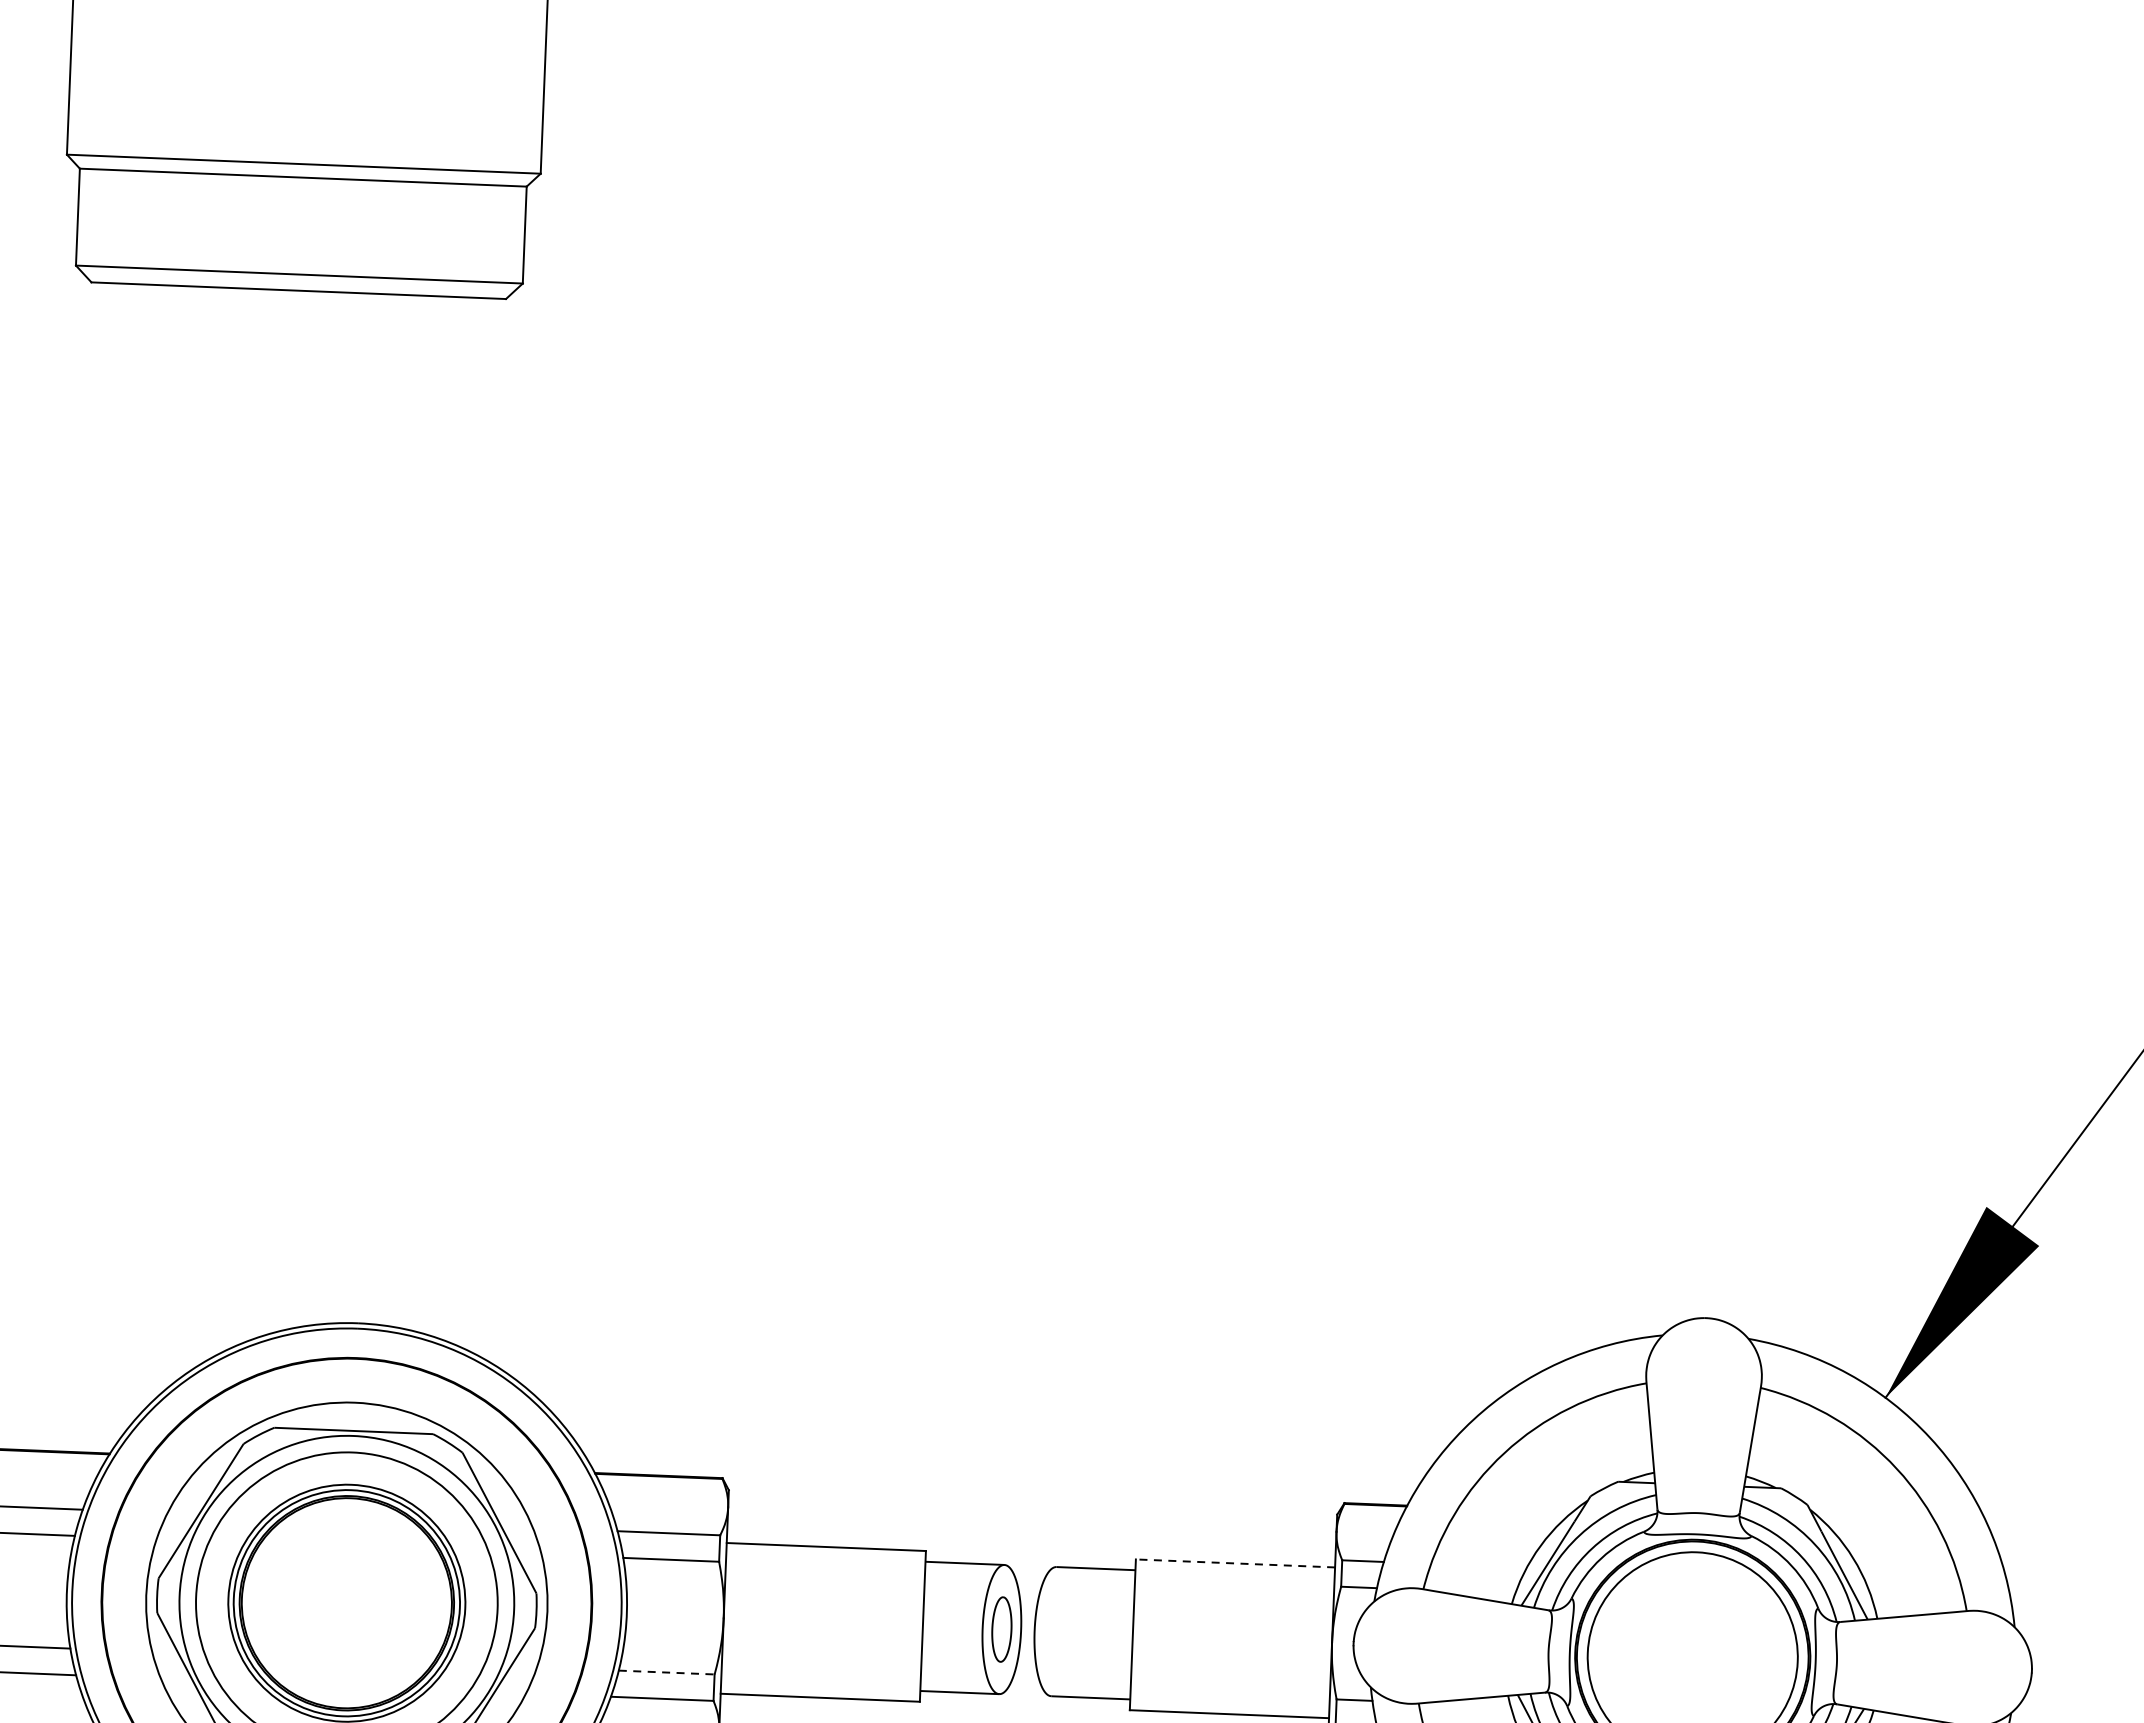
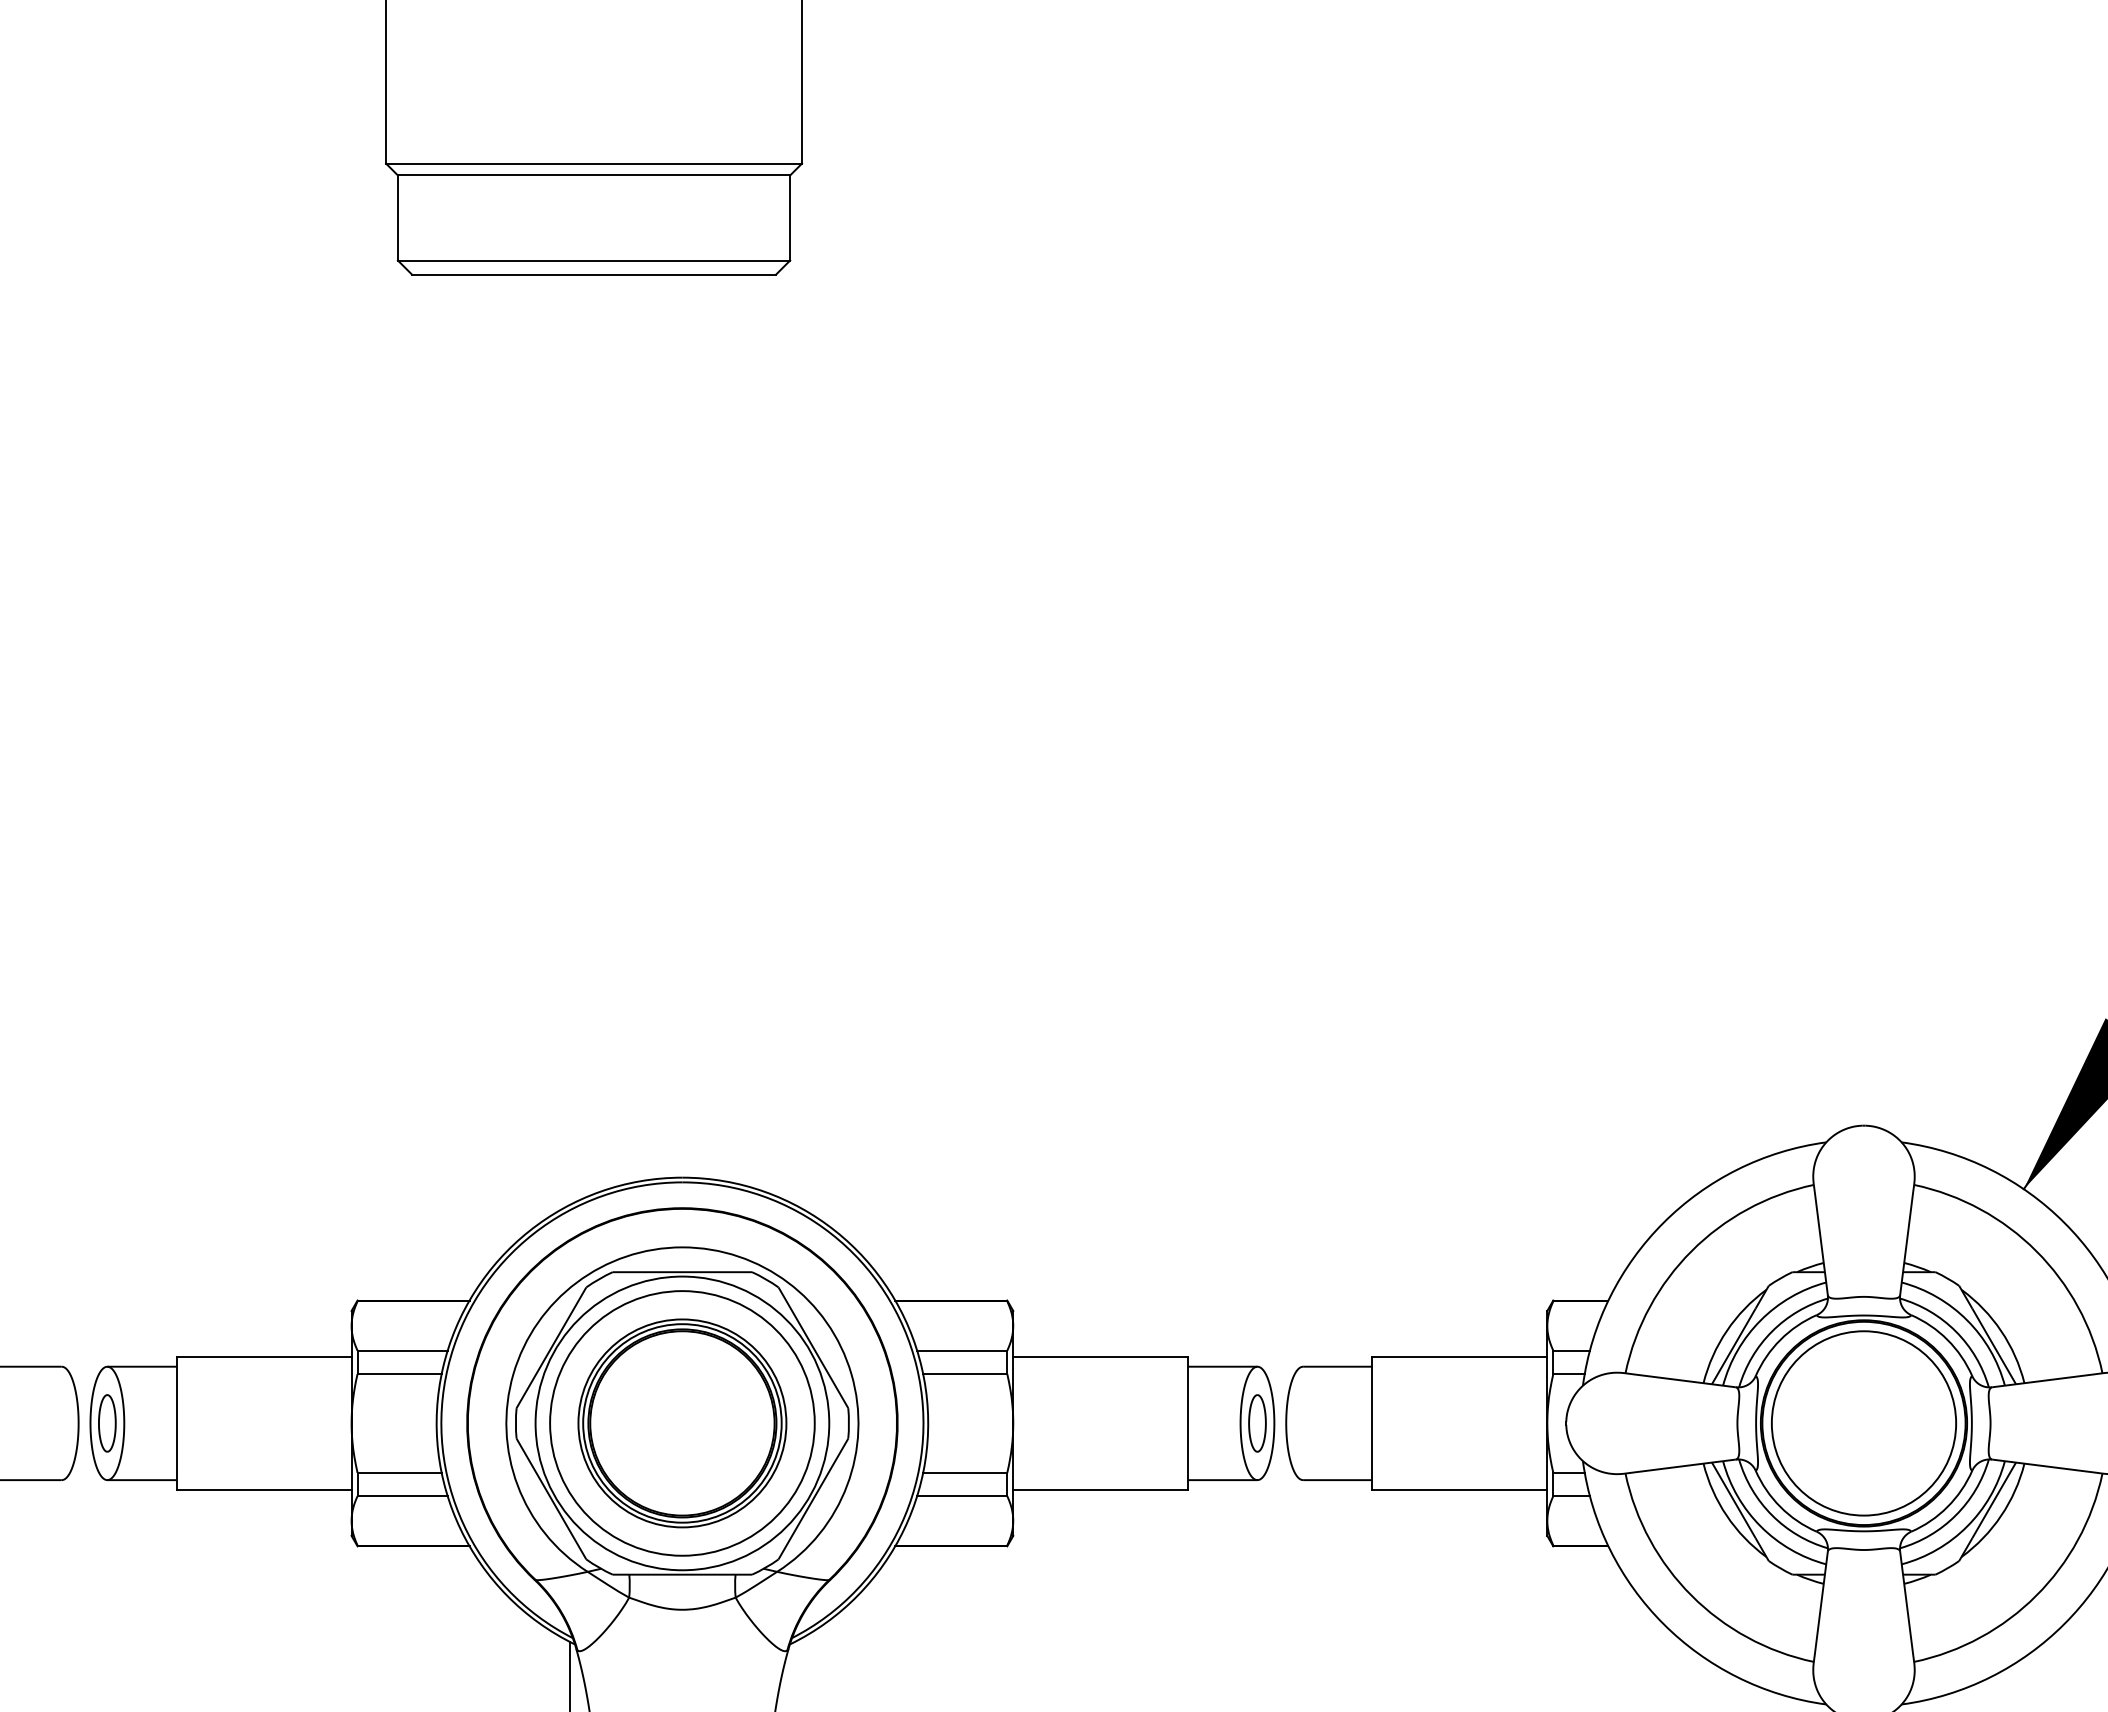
line: (1235, 1563) -> (1459, 1357), dashed -> solid
line: (667, 1672) -> (965, 1472), dashed -> solid

